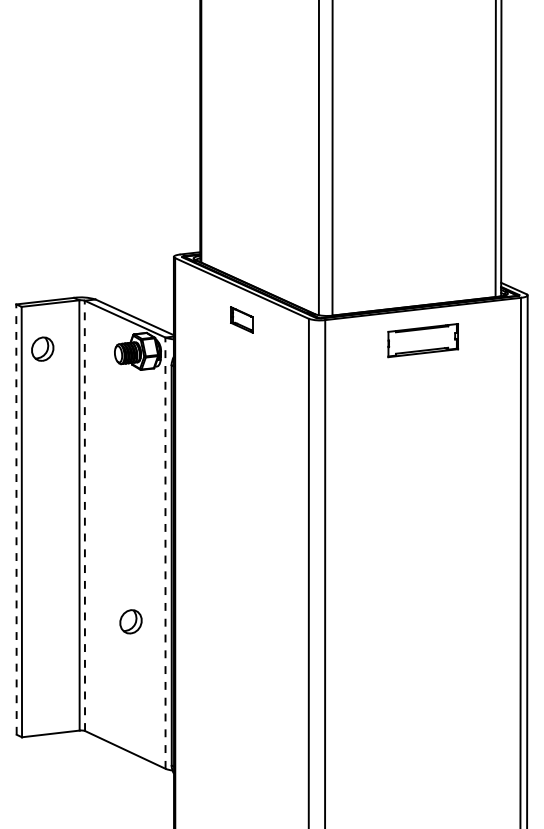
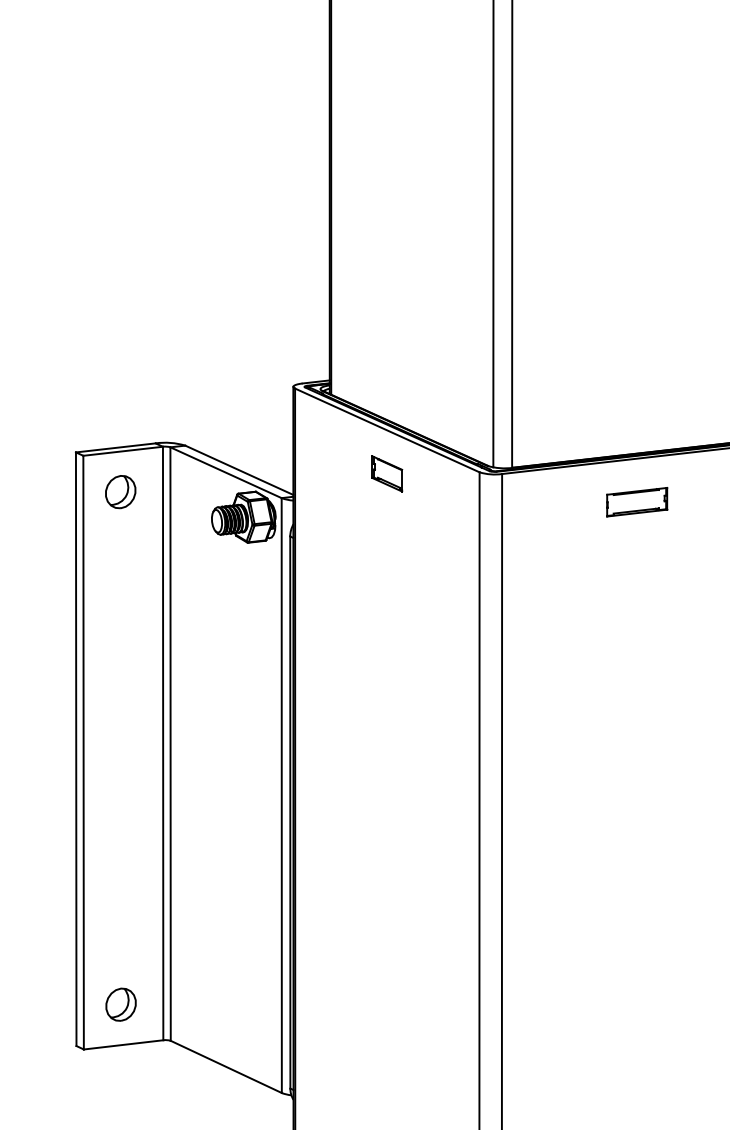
part: (422, 340) -> (636, 502), size x0.62
part: (42, 348) -> (120, 491), moved
line: (84, 515) -> (170, 743), dashed -> solid
line: (16, 519) -> (76, 749), dashed -> solid
line: (165, 553) -> (281, 795), dashed -> solid
part: (130, 621) -> (120, 1004), moved

